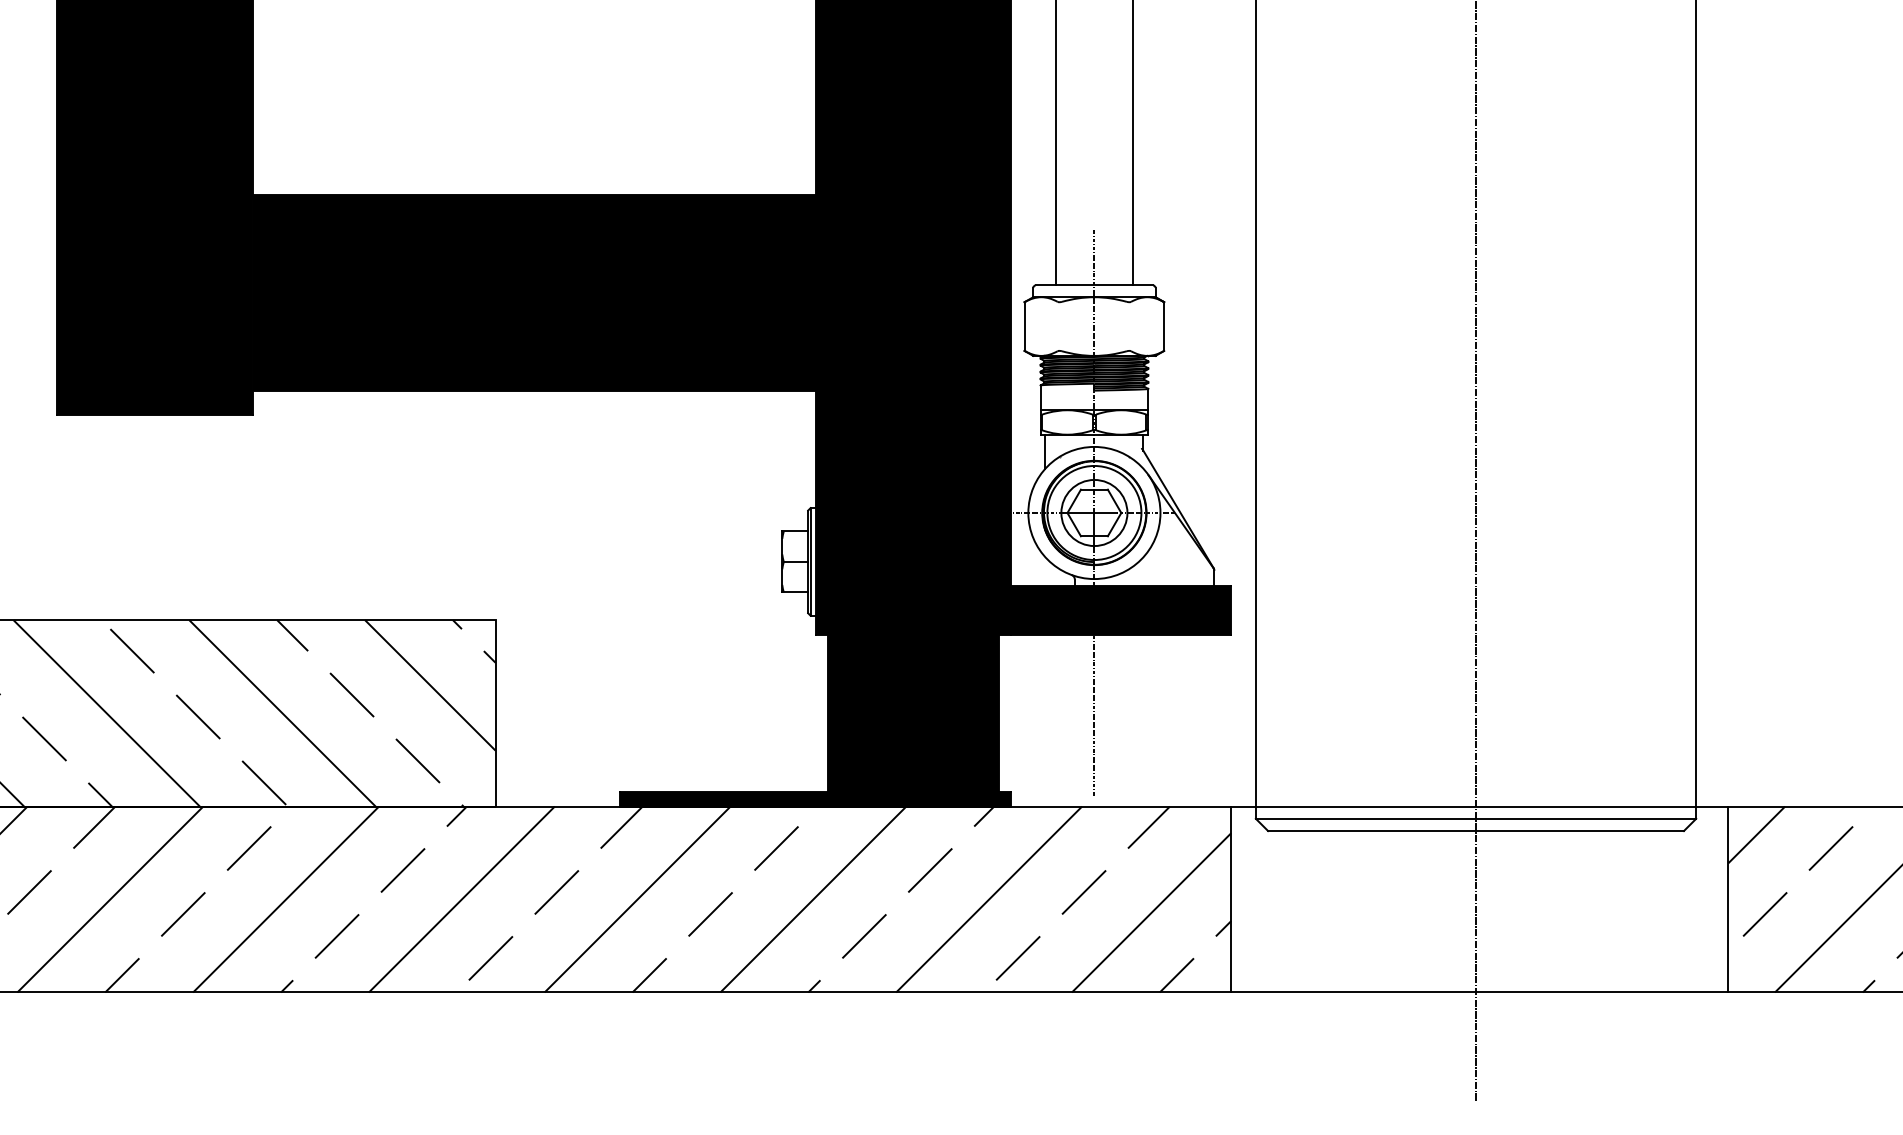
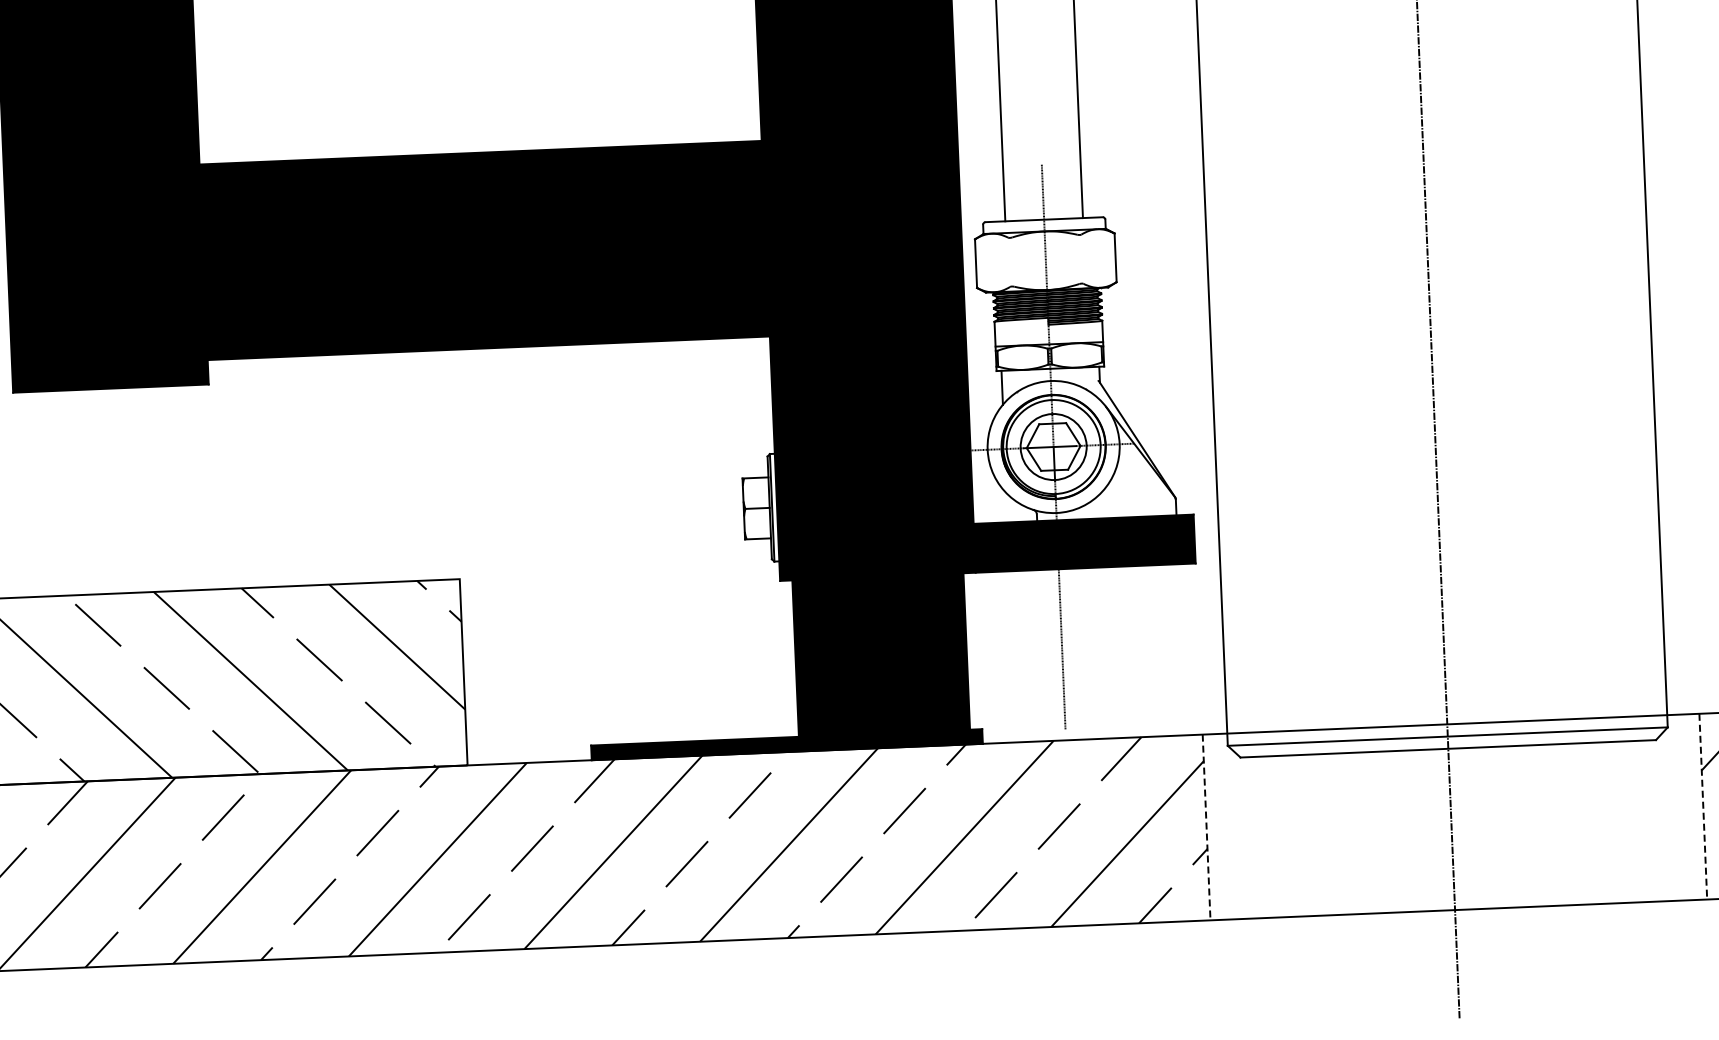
line: (1231, 899) -> (1206, 827), solid -> dashed
line: (1728, 899) -> (1703, 806), solid -> dashed

